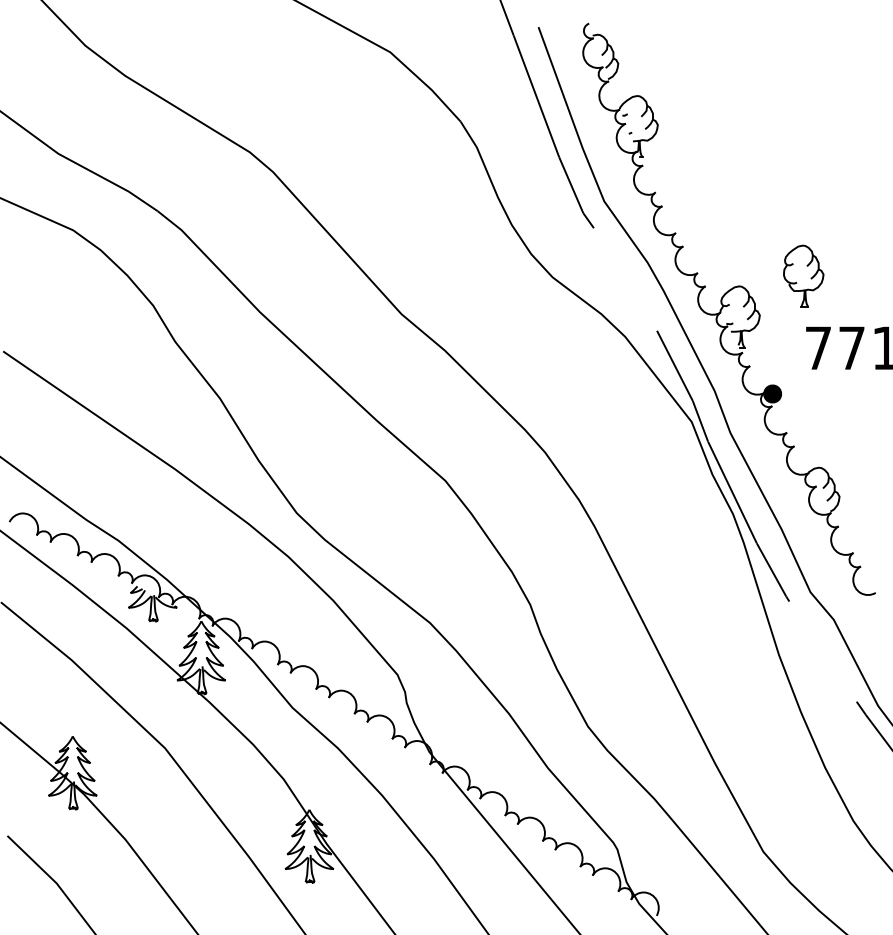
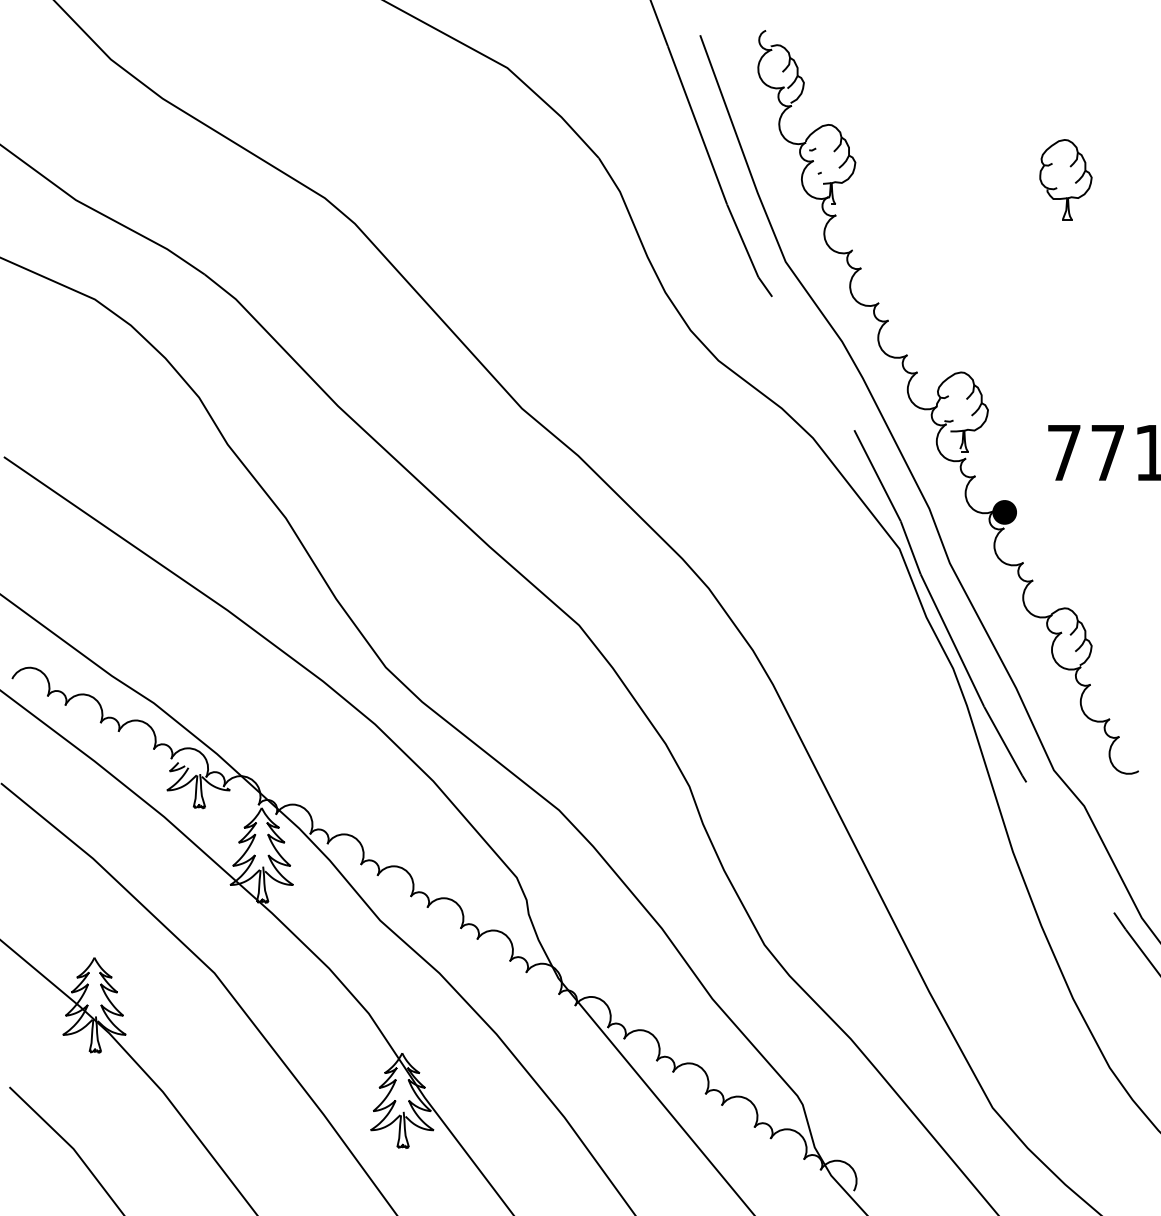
part: (803, 275) -> (1065, 178), moved

